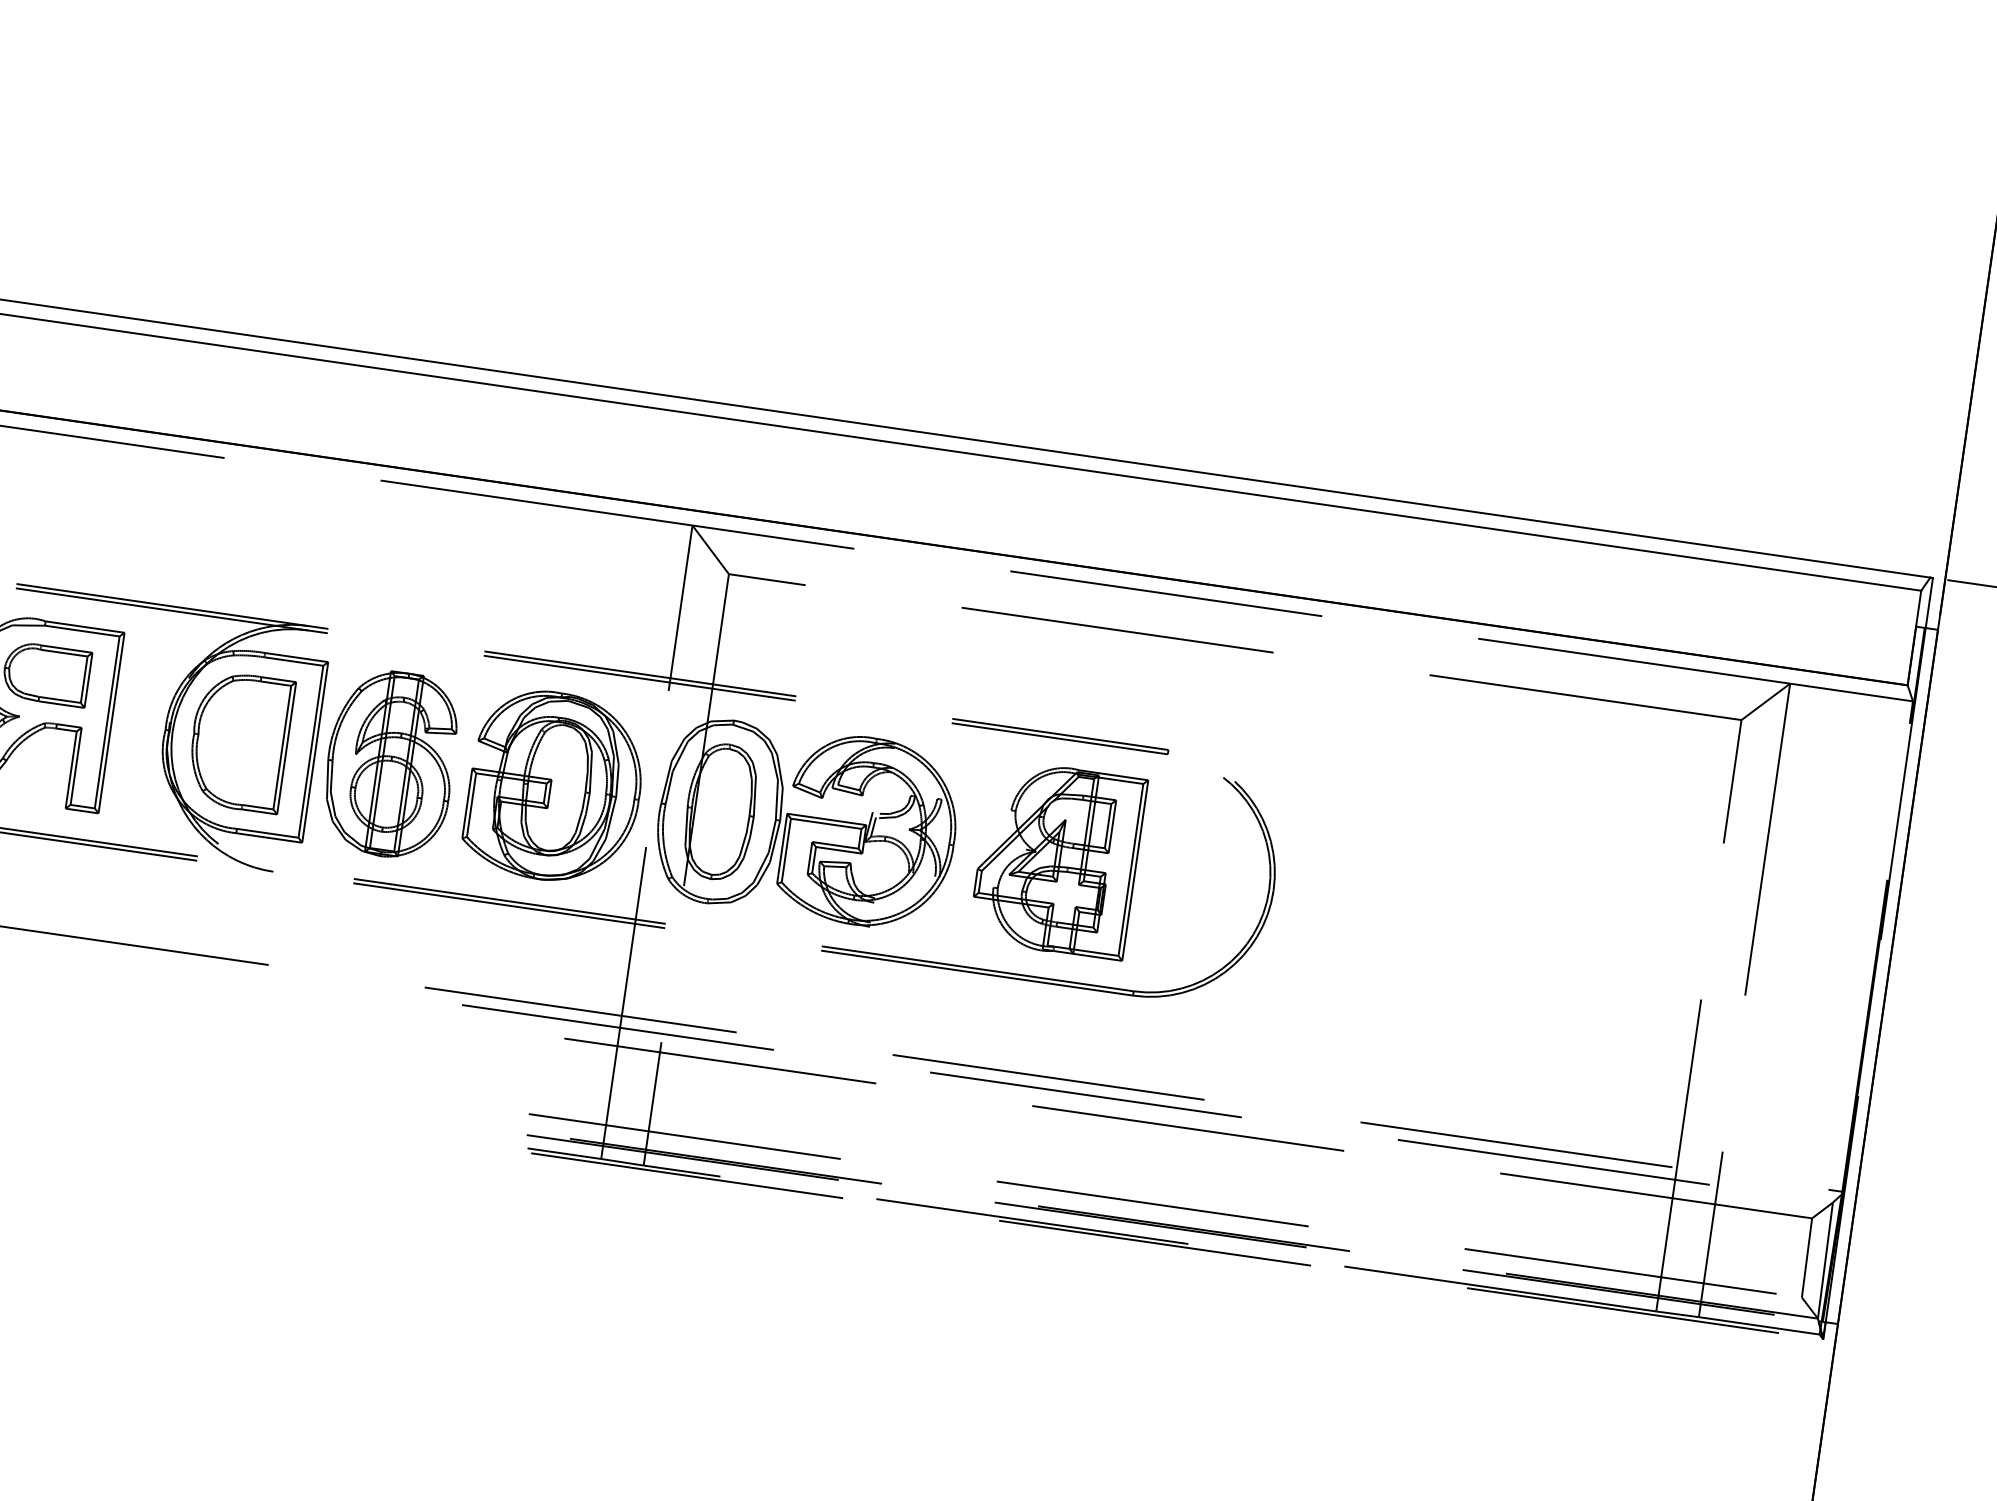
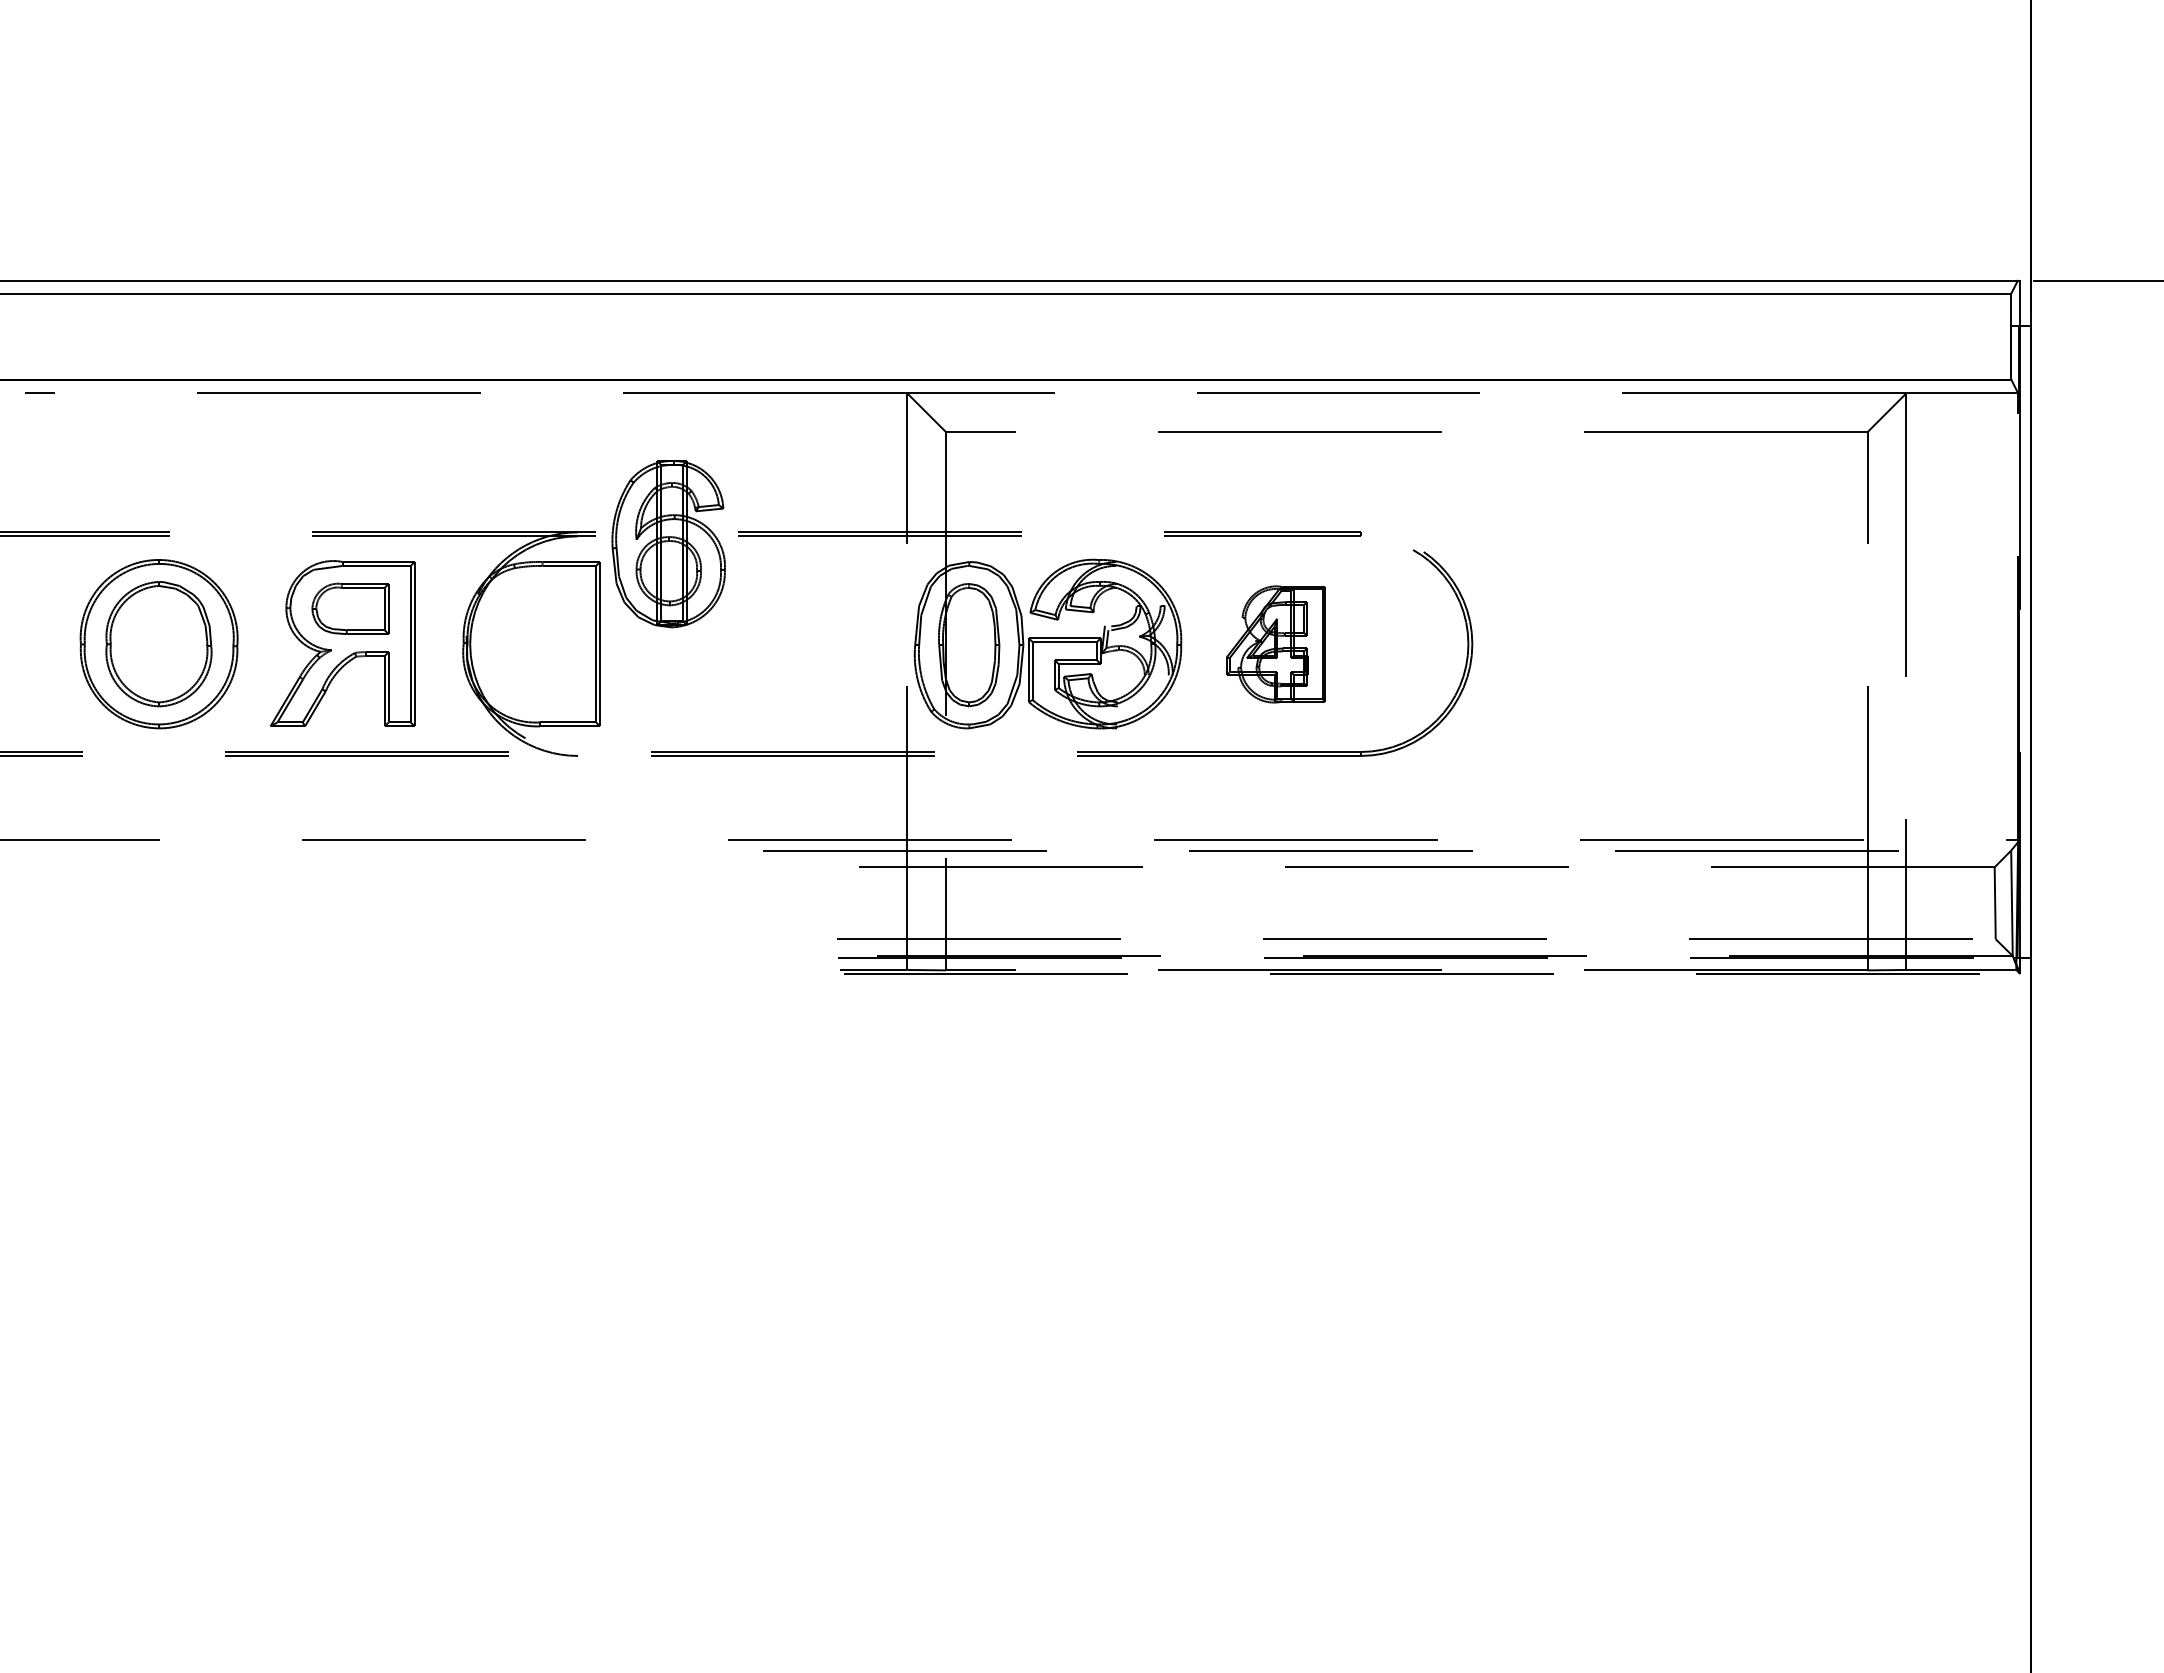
part: (239, 741) -> (531, 644), removed
part: (390, 764) -> (668, 544), moved
part: (555, 786) -> (818, 643), removed
part: (1057, 859) -> (1275, 644), size x0.7

